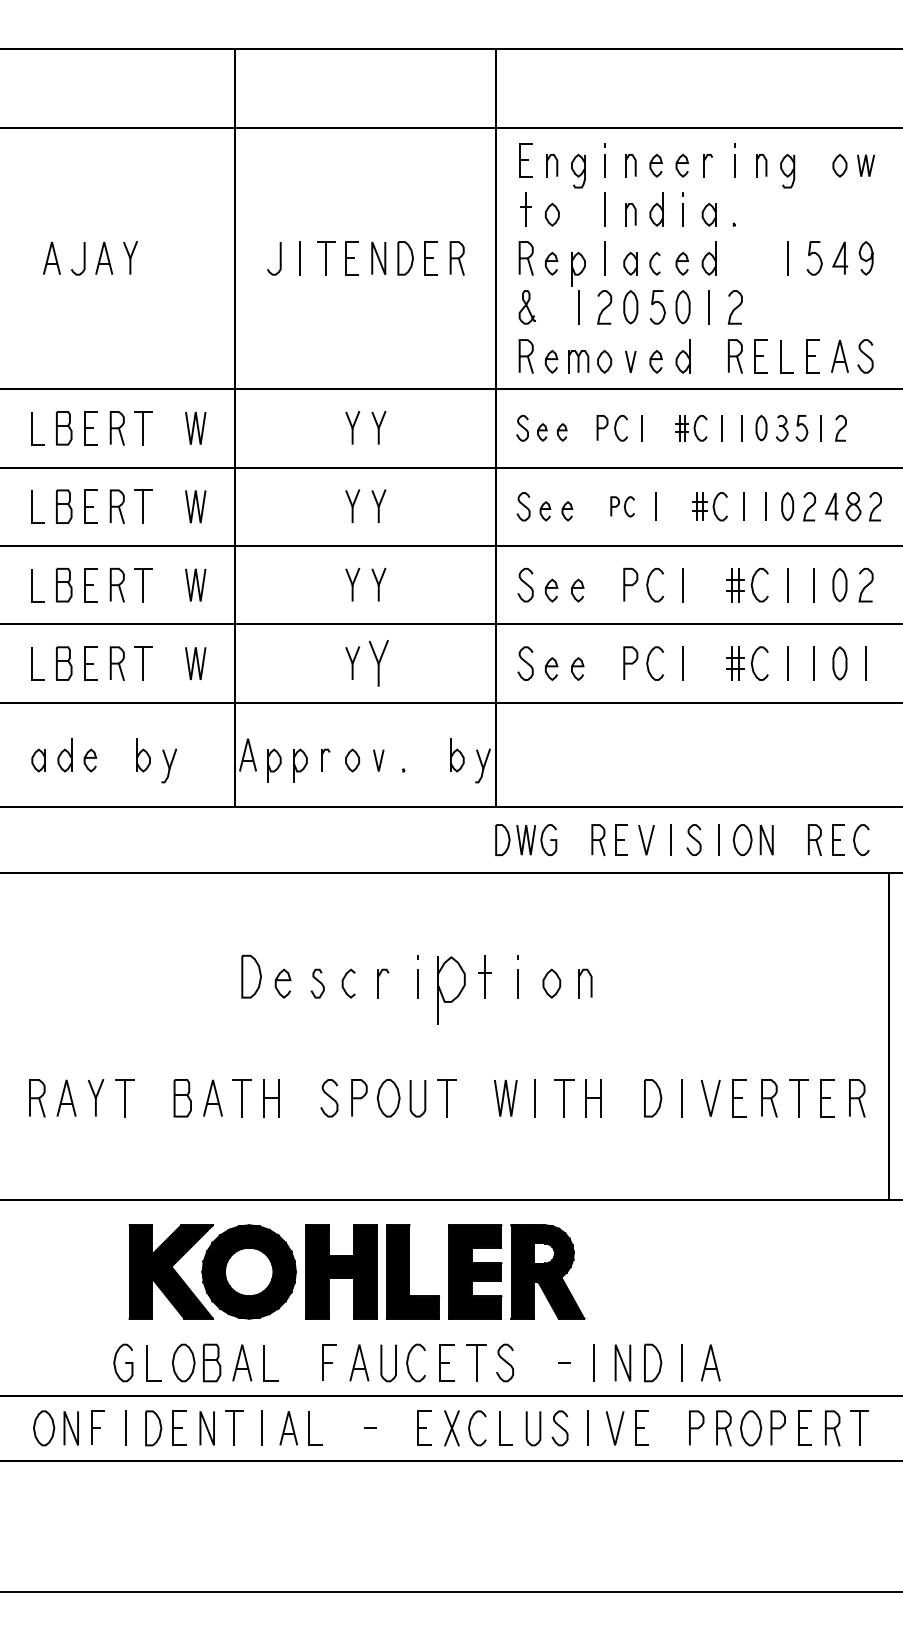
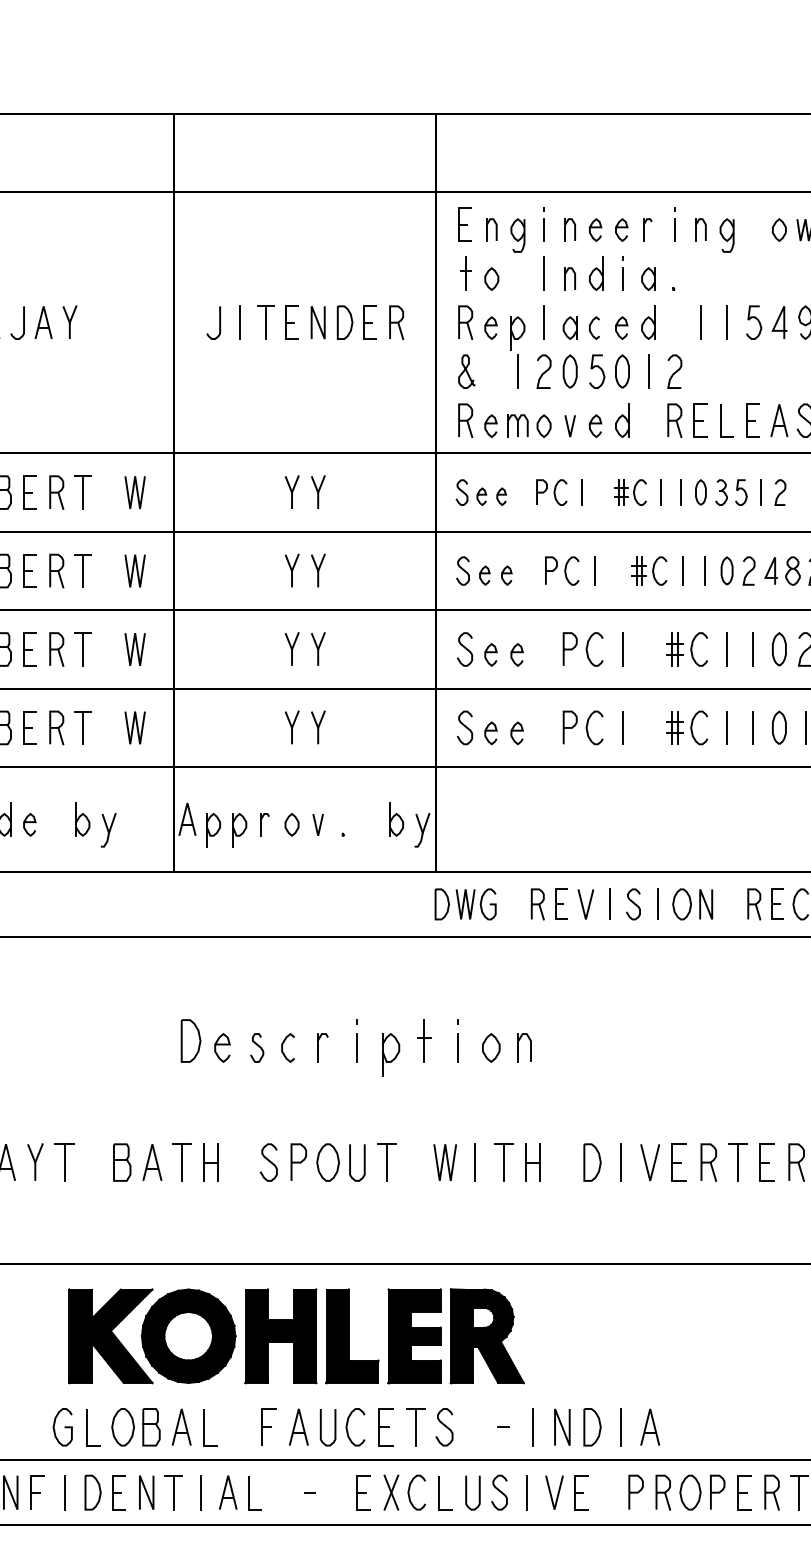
line: (761, 258) -> (700, 322), added
part: (622, 506) -> (561, 570), size x1.43
part: (378, 662) -> (317, 726), size x0.71
part: (451, 990) -> (390, 1054), size x0.62

